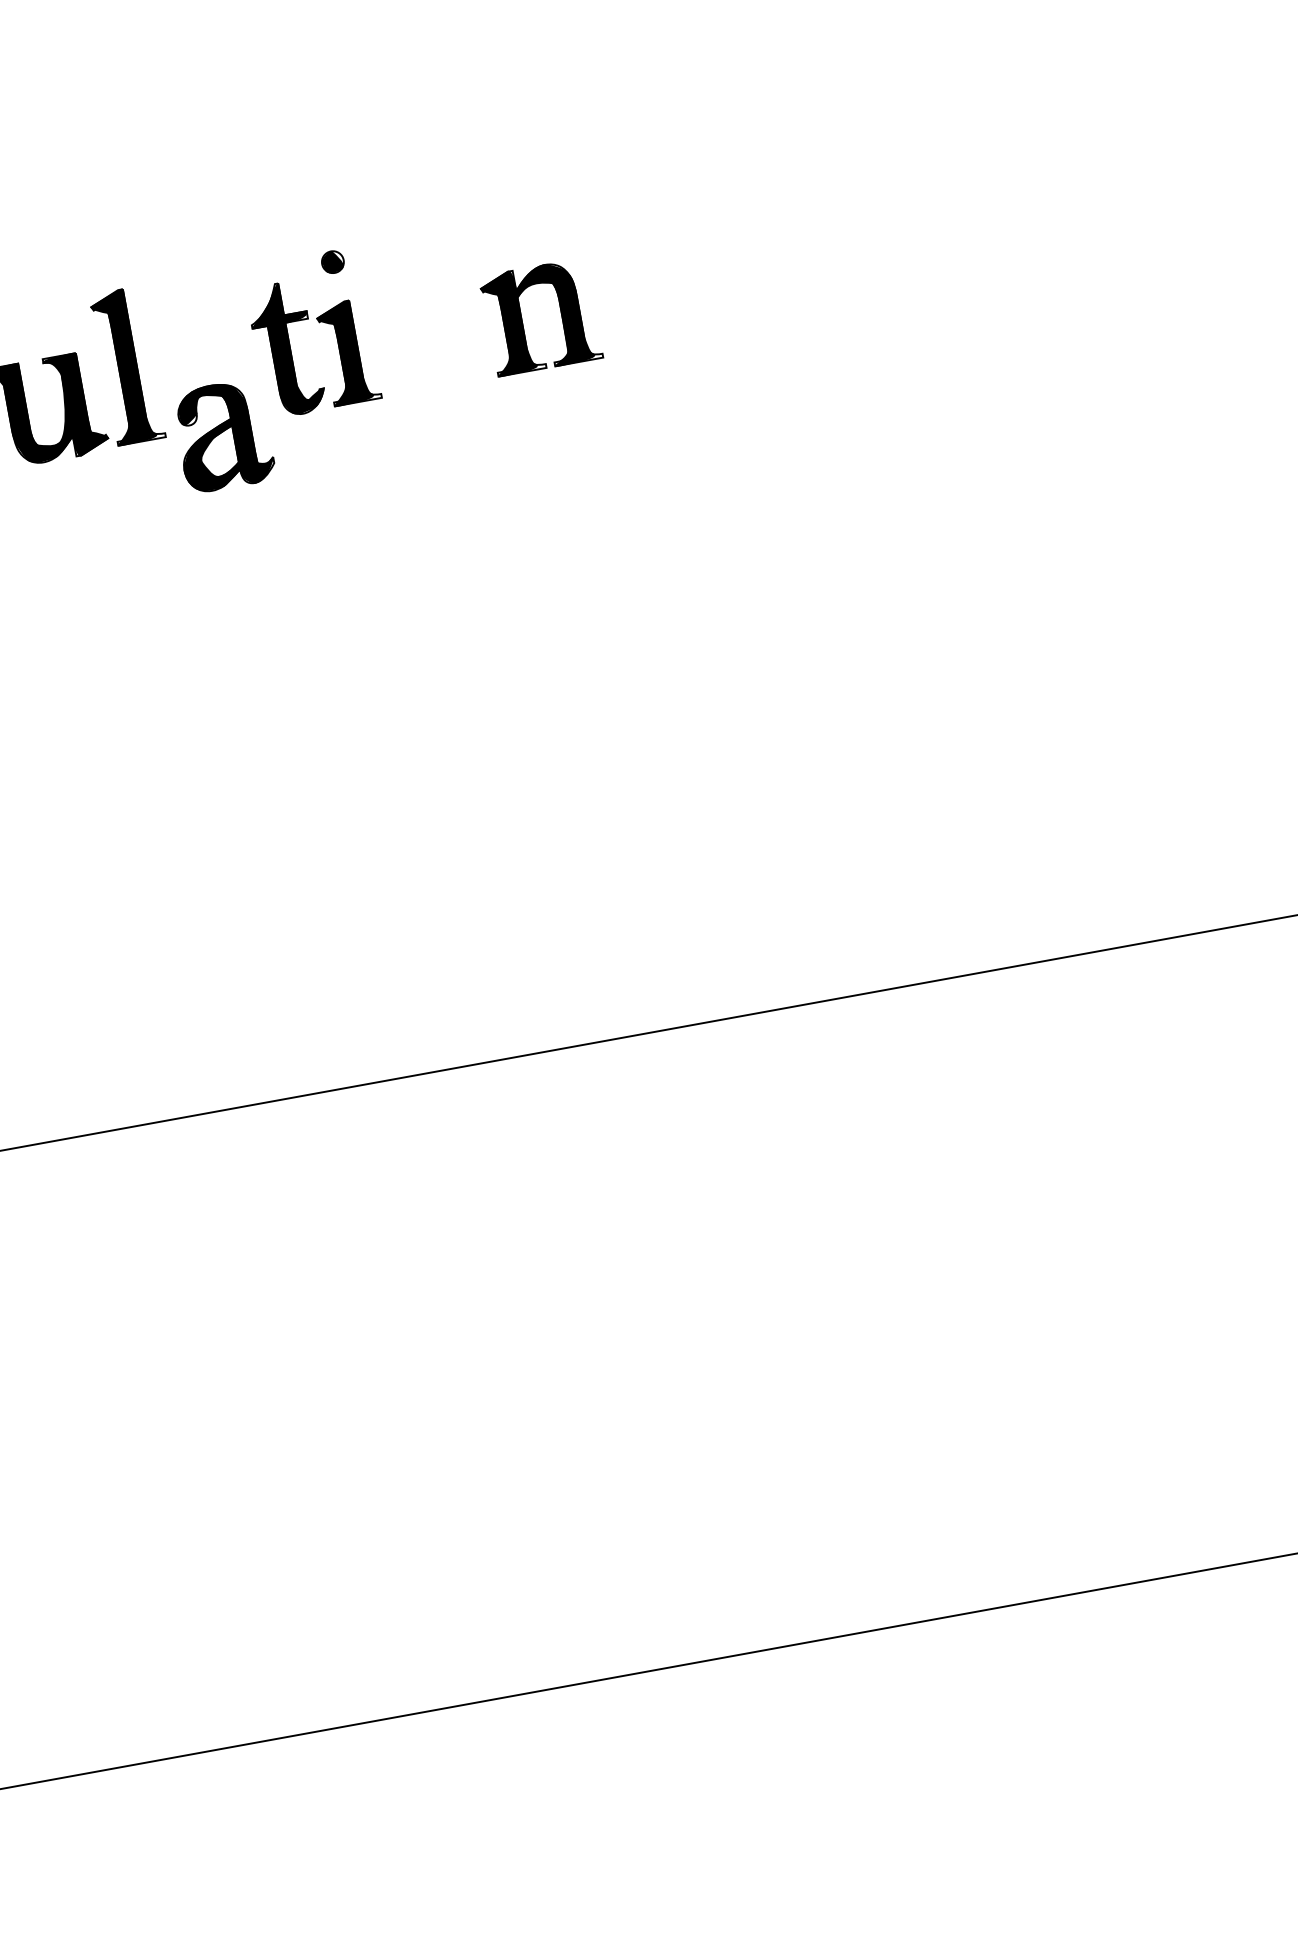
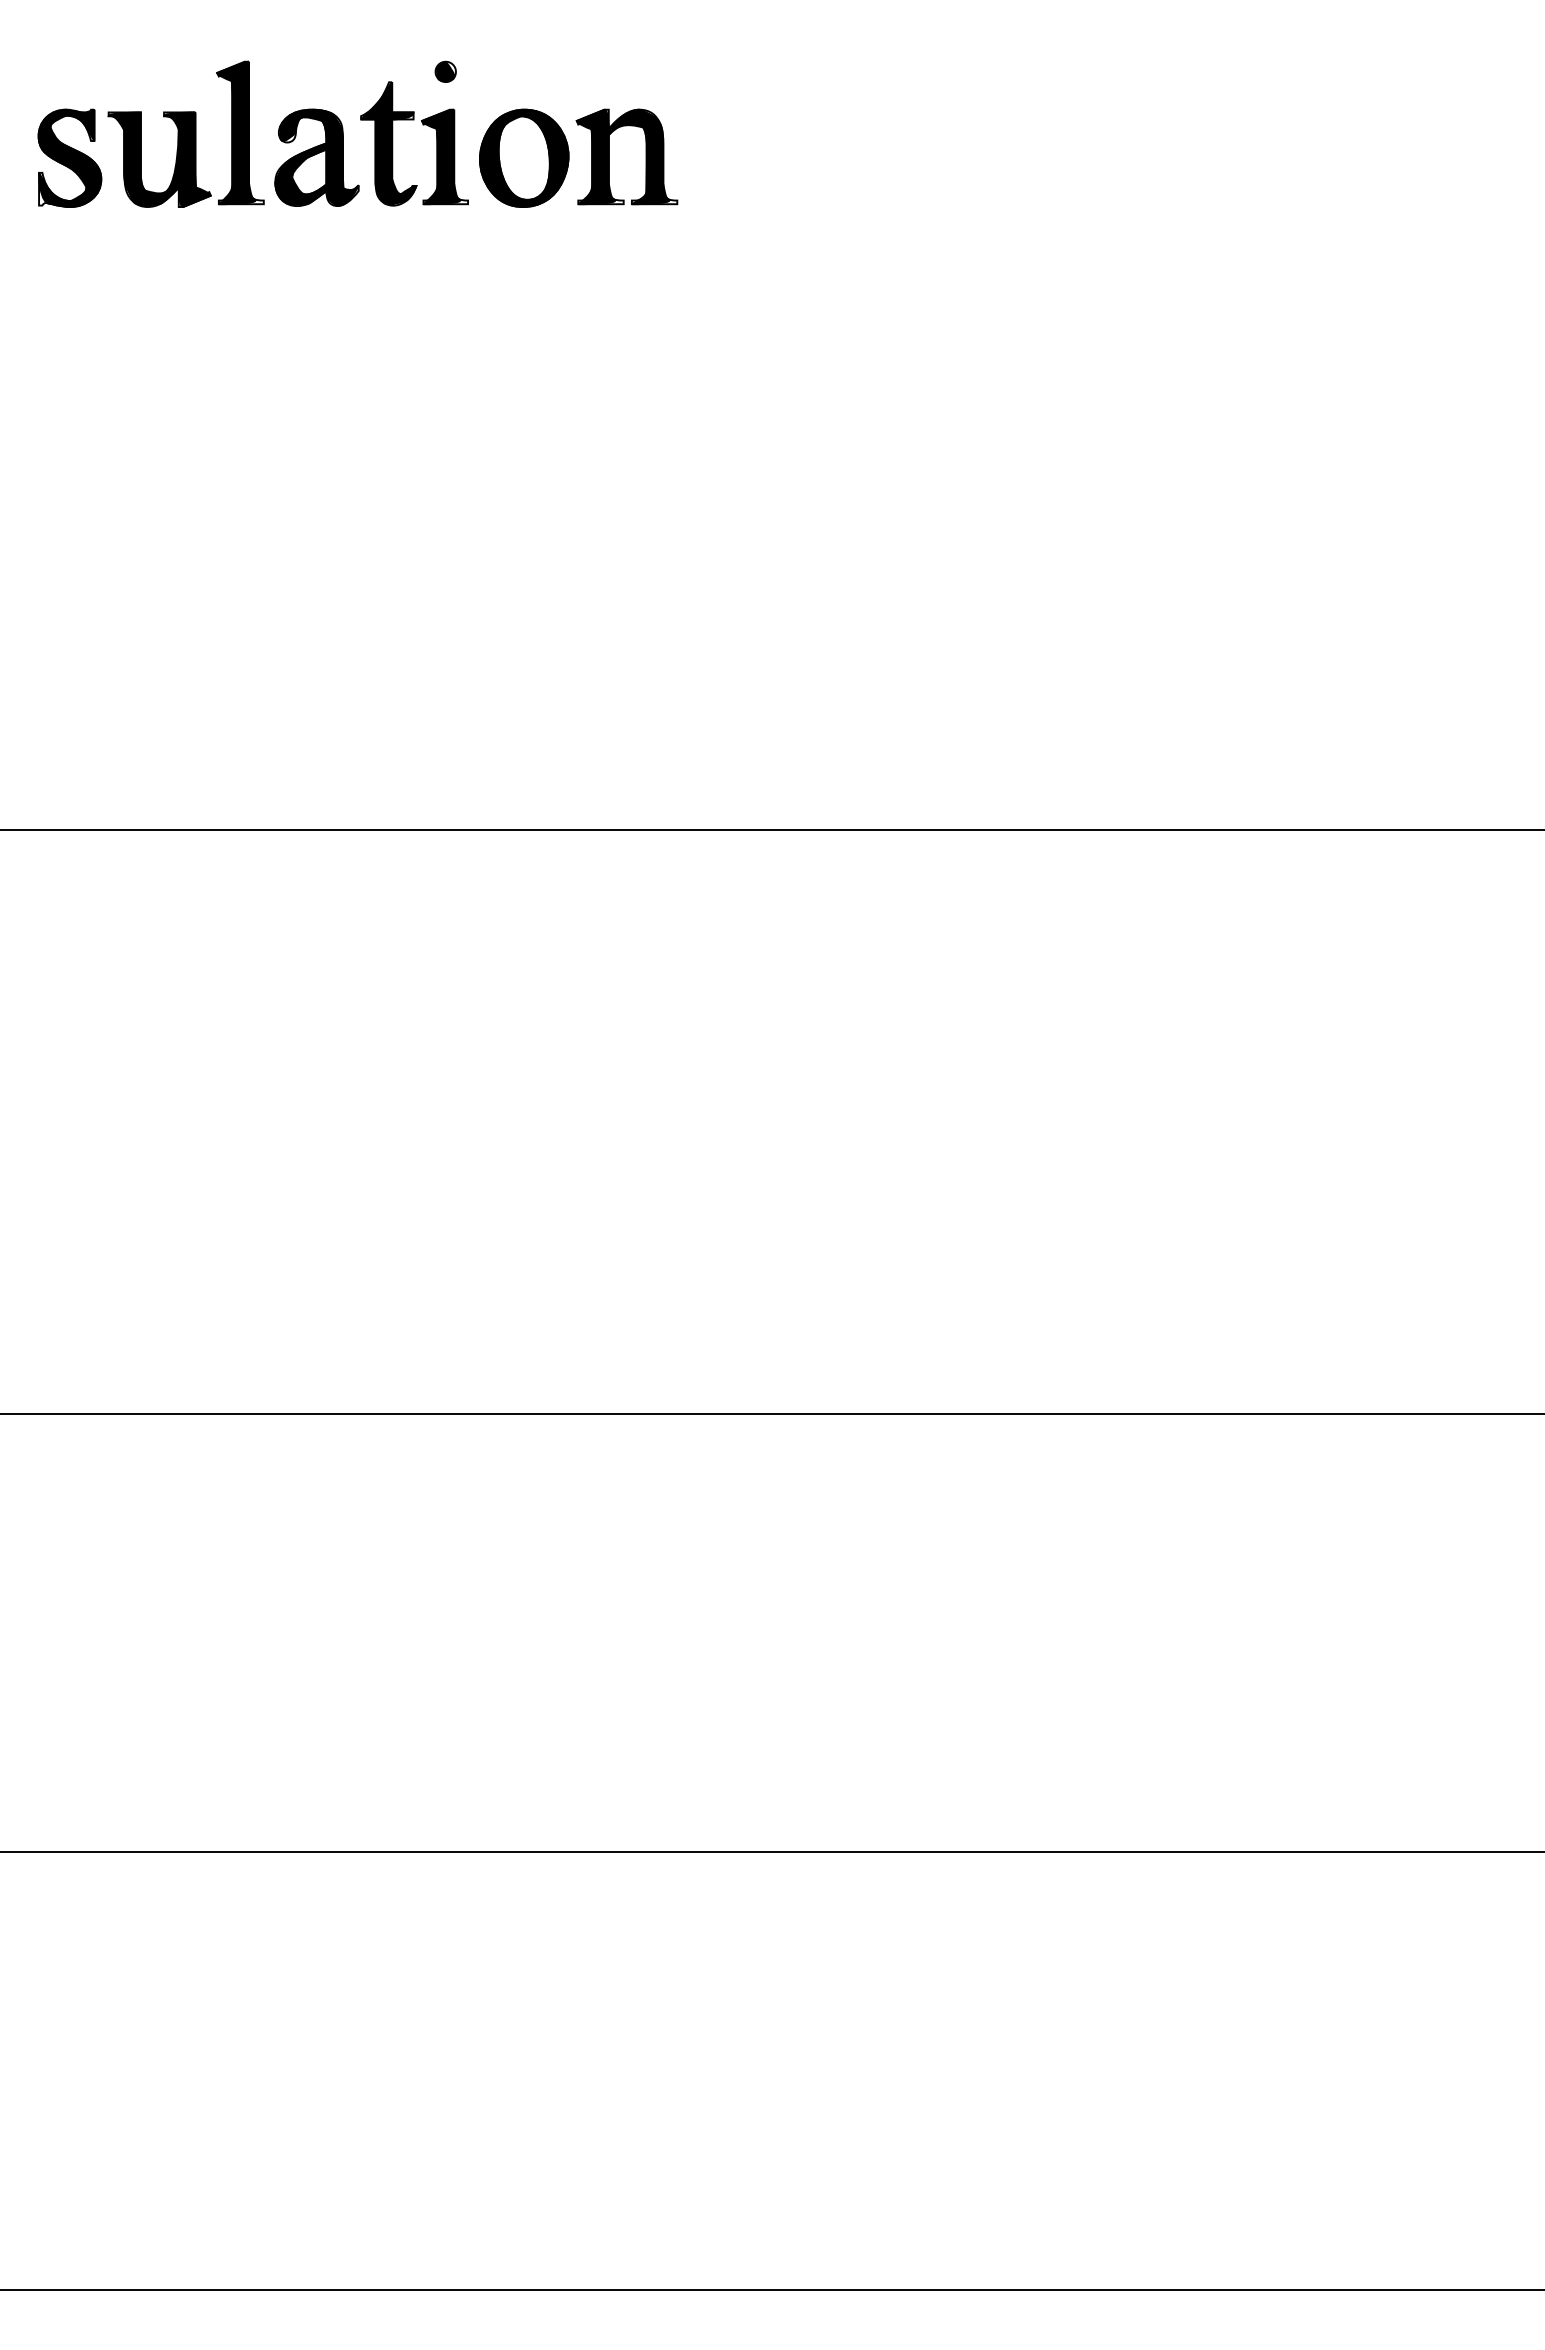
part: (432, 337) -> (524, 157), added
part: (223, 435) -> (316, 157), moved

